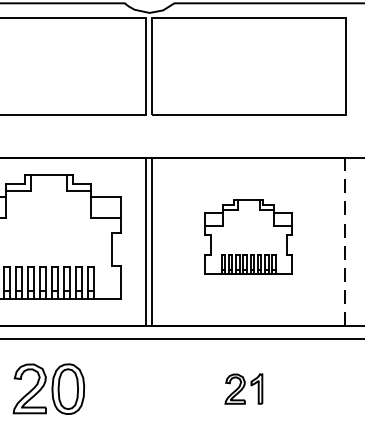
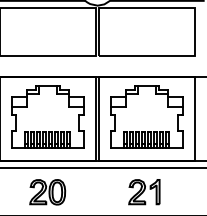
part: (248, 236) -> (146, 116), size x1.67
line: (344, 242) -> (194, 119), dashed -> solid
part: (244, 389) -> (144, 192), size x1.67

